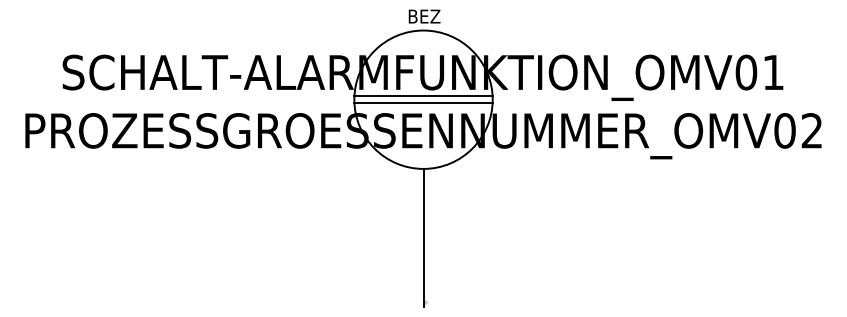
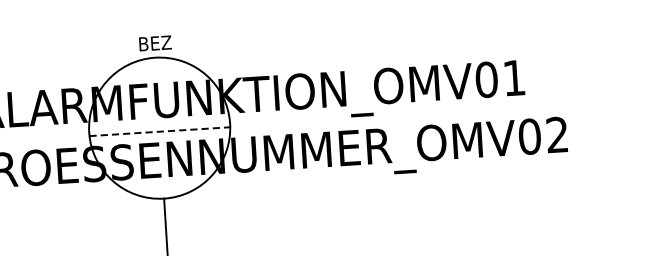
line: (423, 96) -> (159, 124), removed
line: (424, 103) -> (160, 131), solid -> dashed

